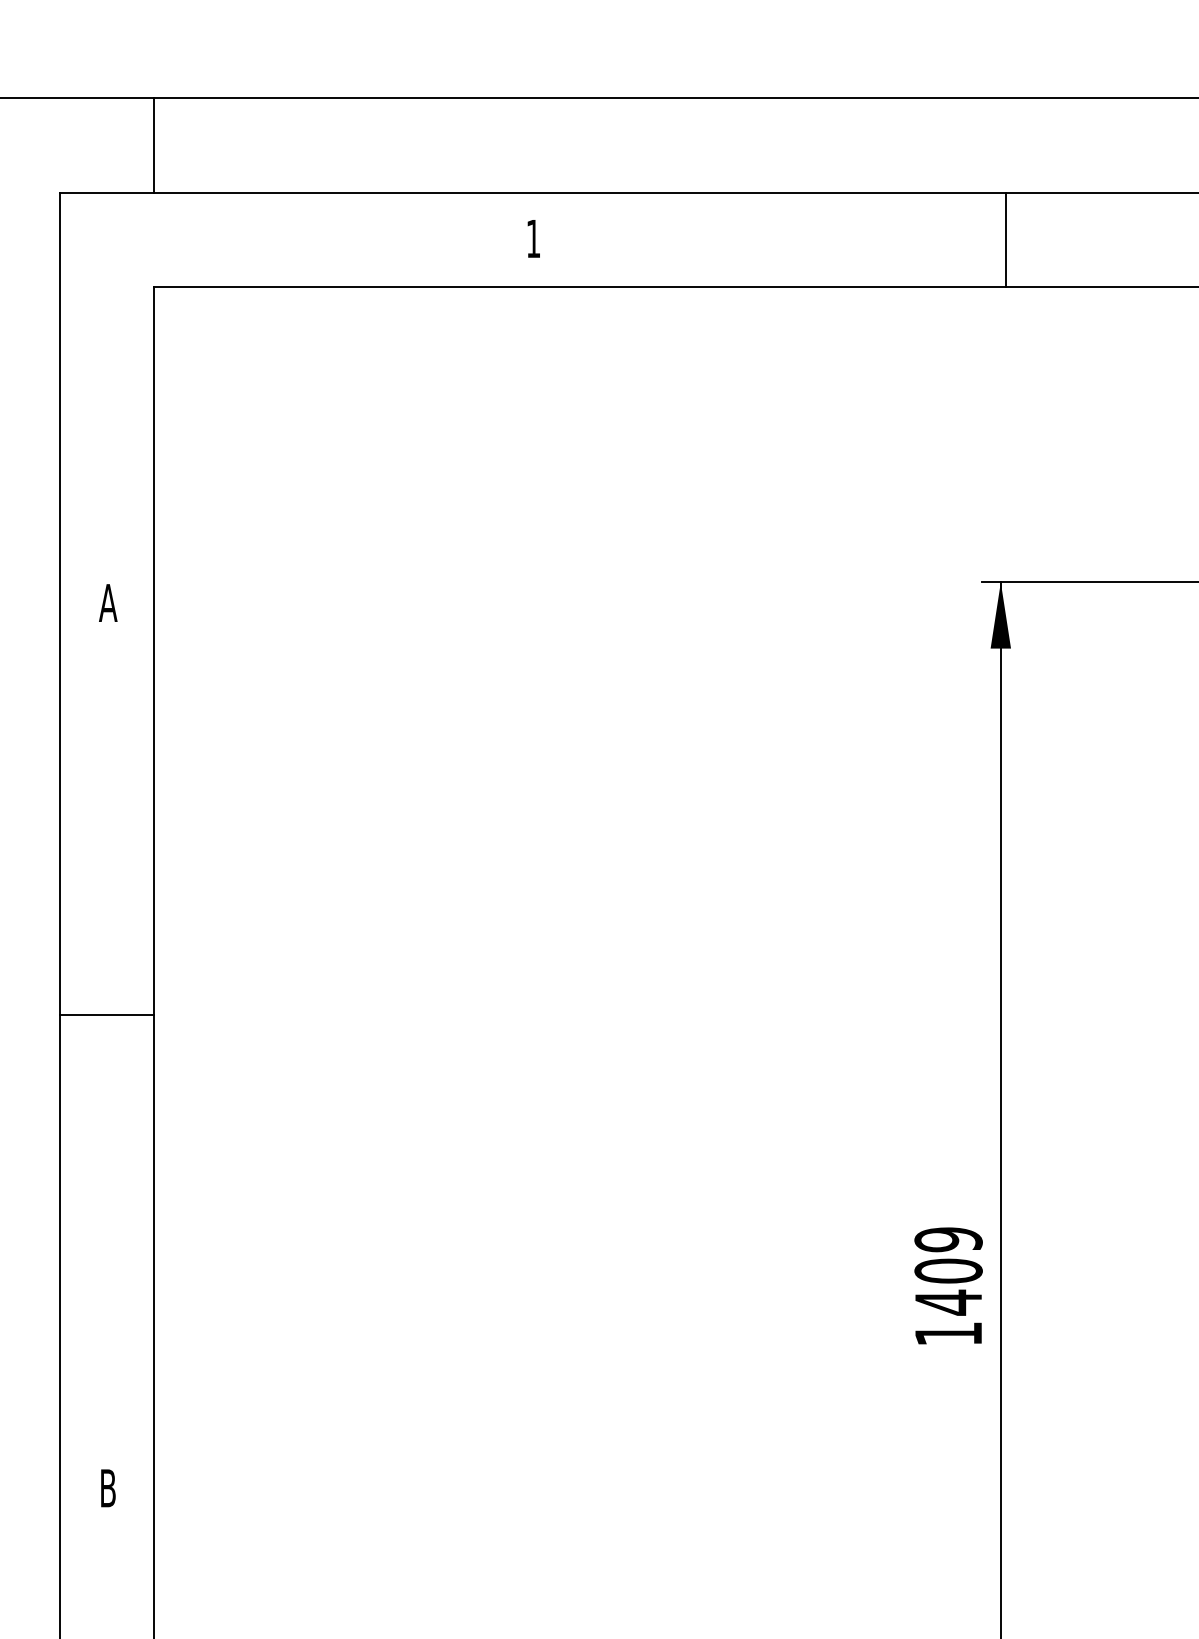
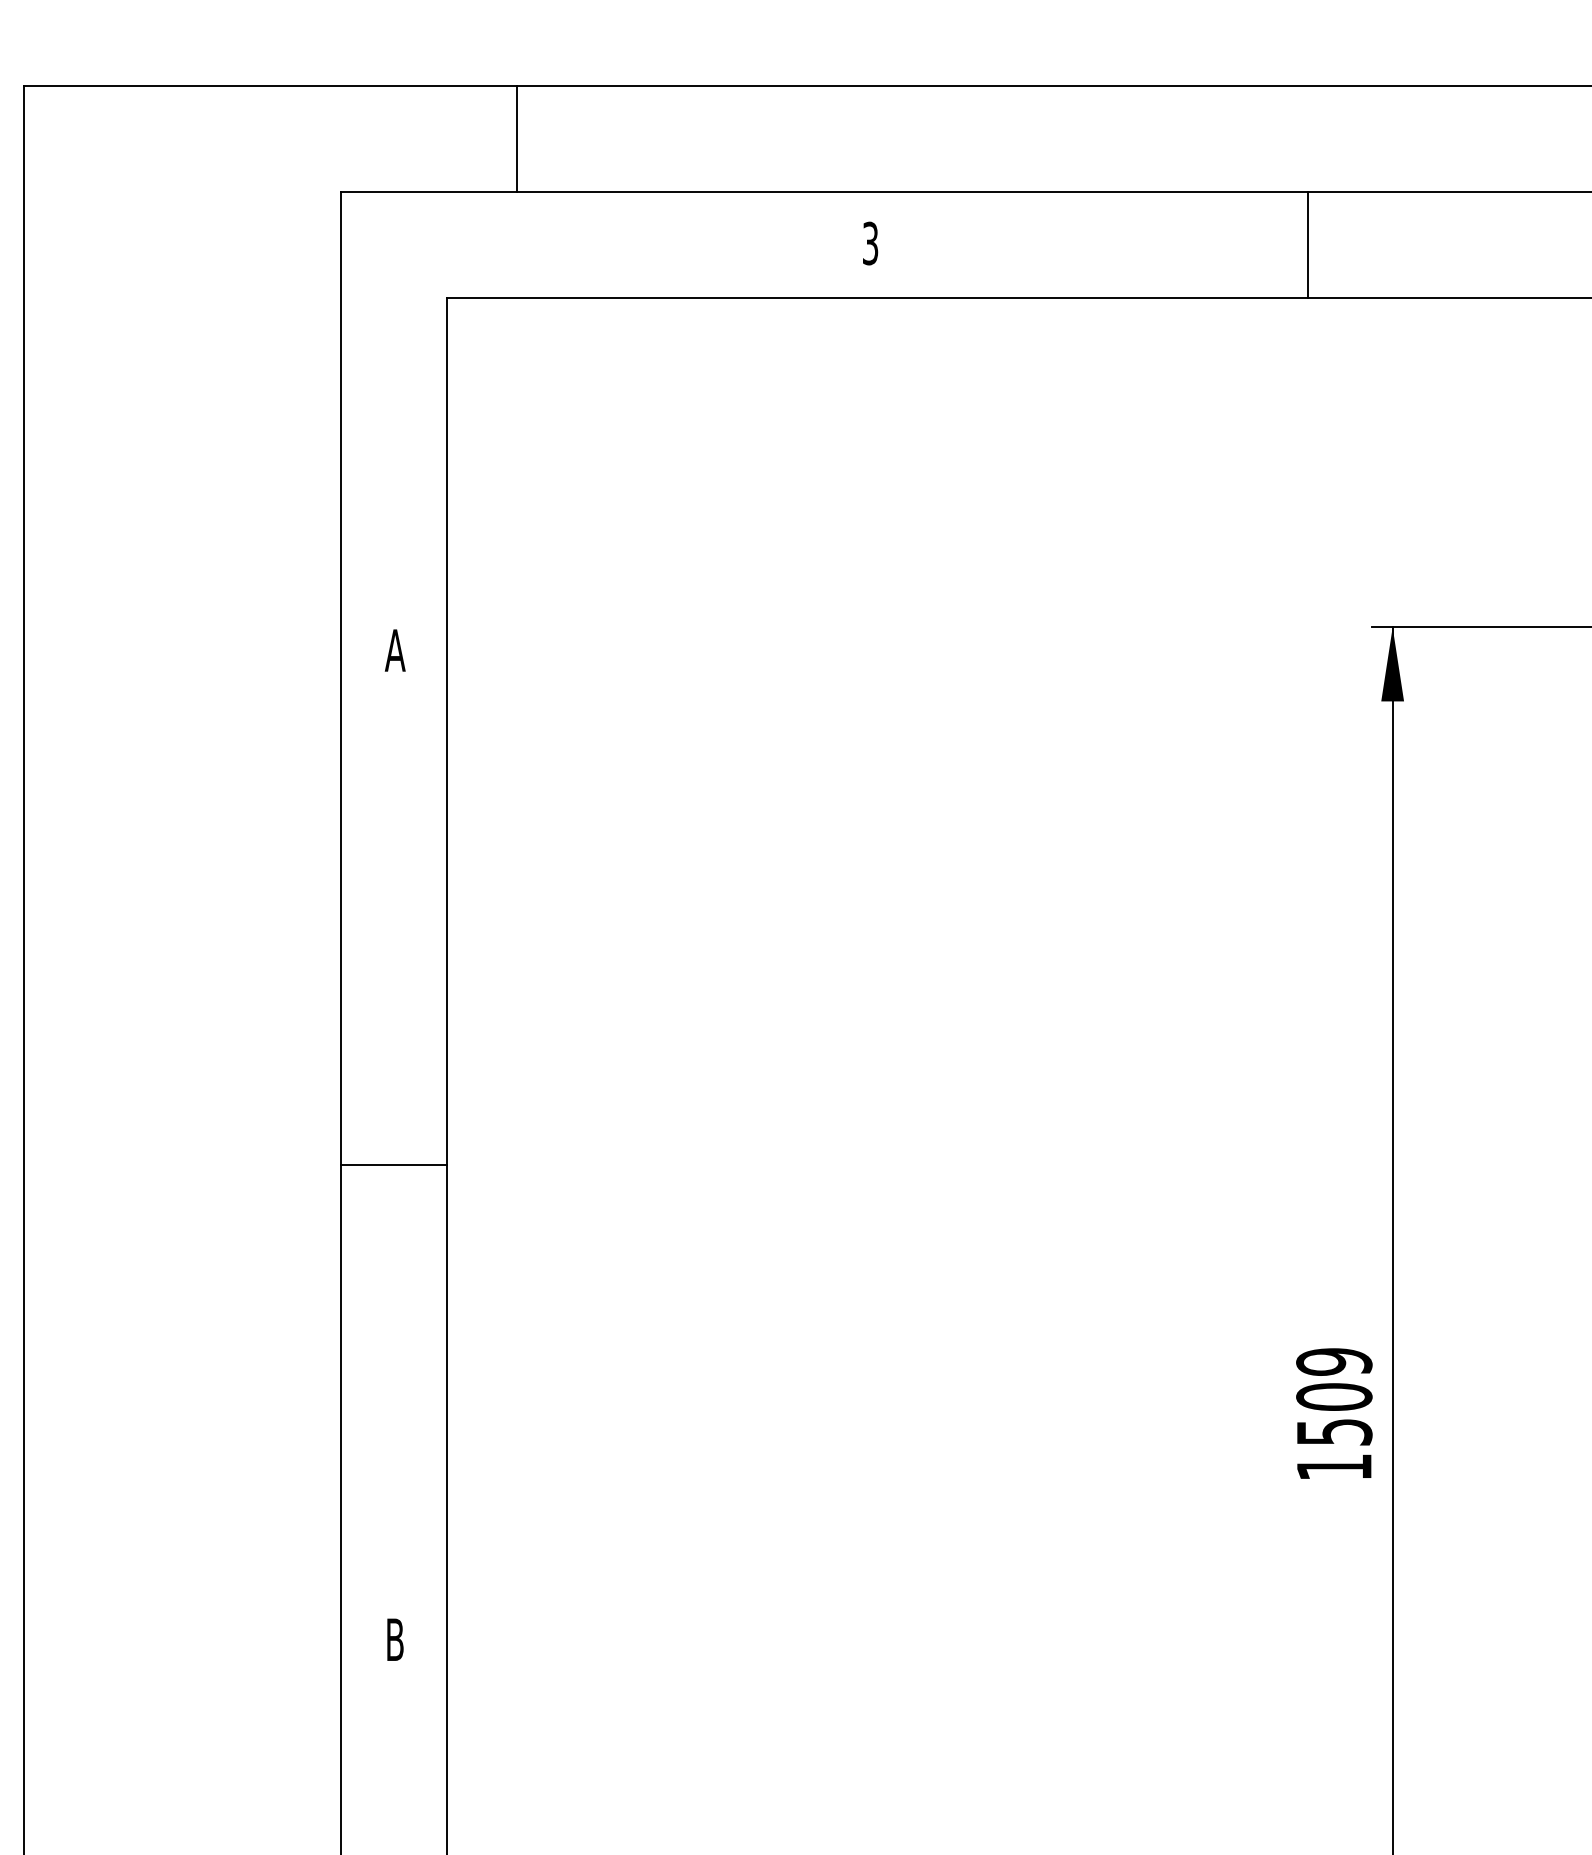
line: (154, 144) -> (516, 138), moved
text: (533, 238) -> (870, 243), 1 -> 3
line: (1005, 239) -> (1307, 244), moved
line: (106, 1015) -> (393, 1165), moved
text: (948, 1302) -> (1334, 1432), 1409 -> 1509

